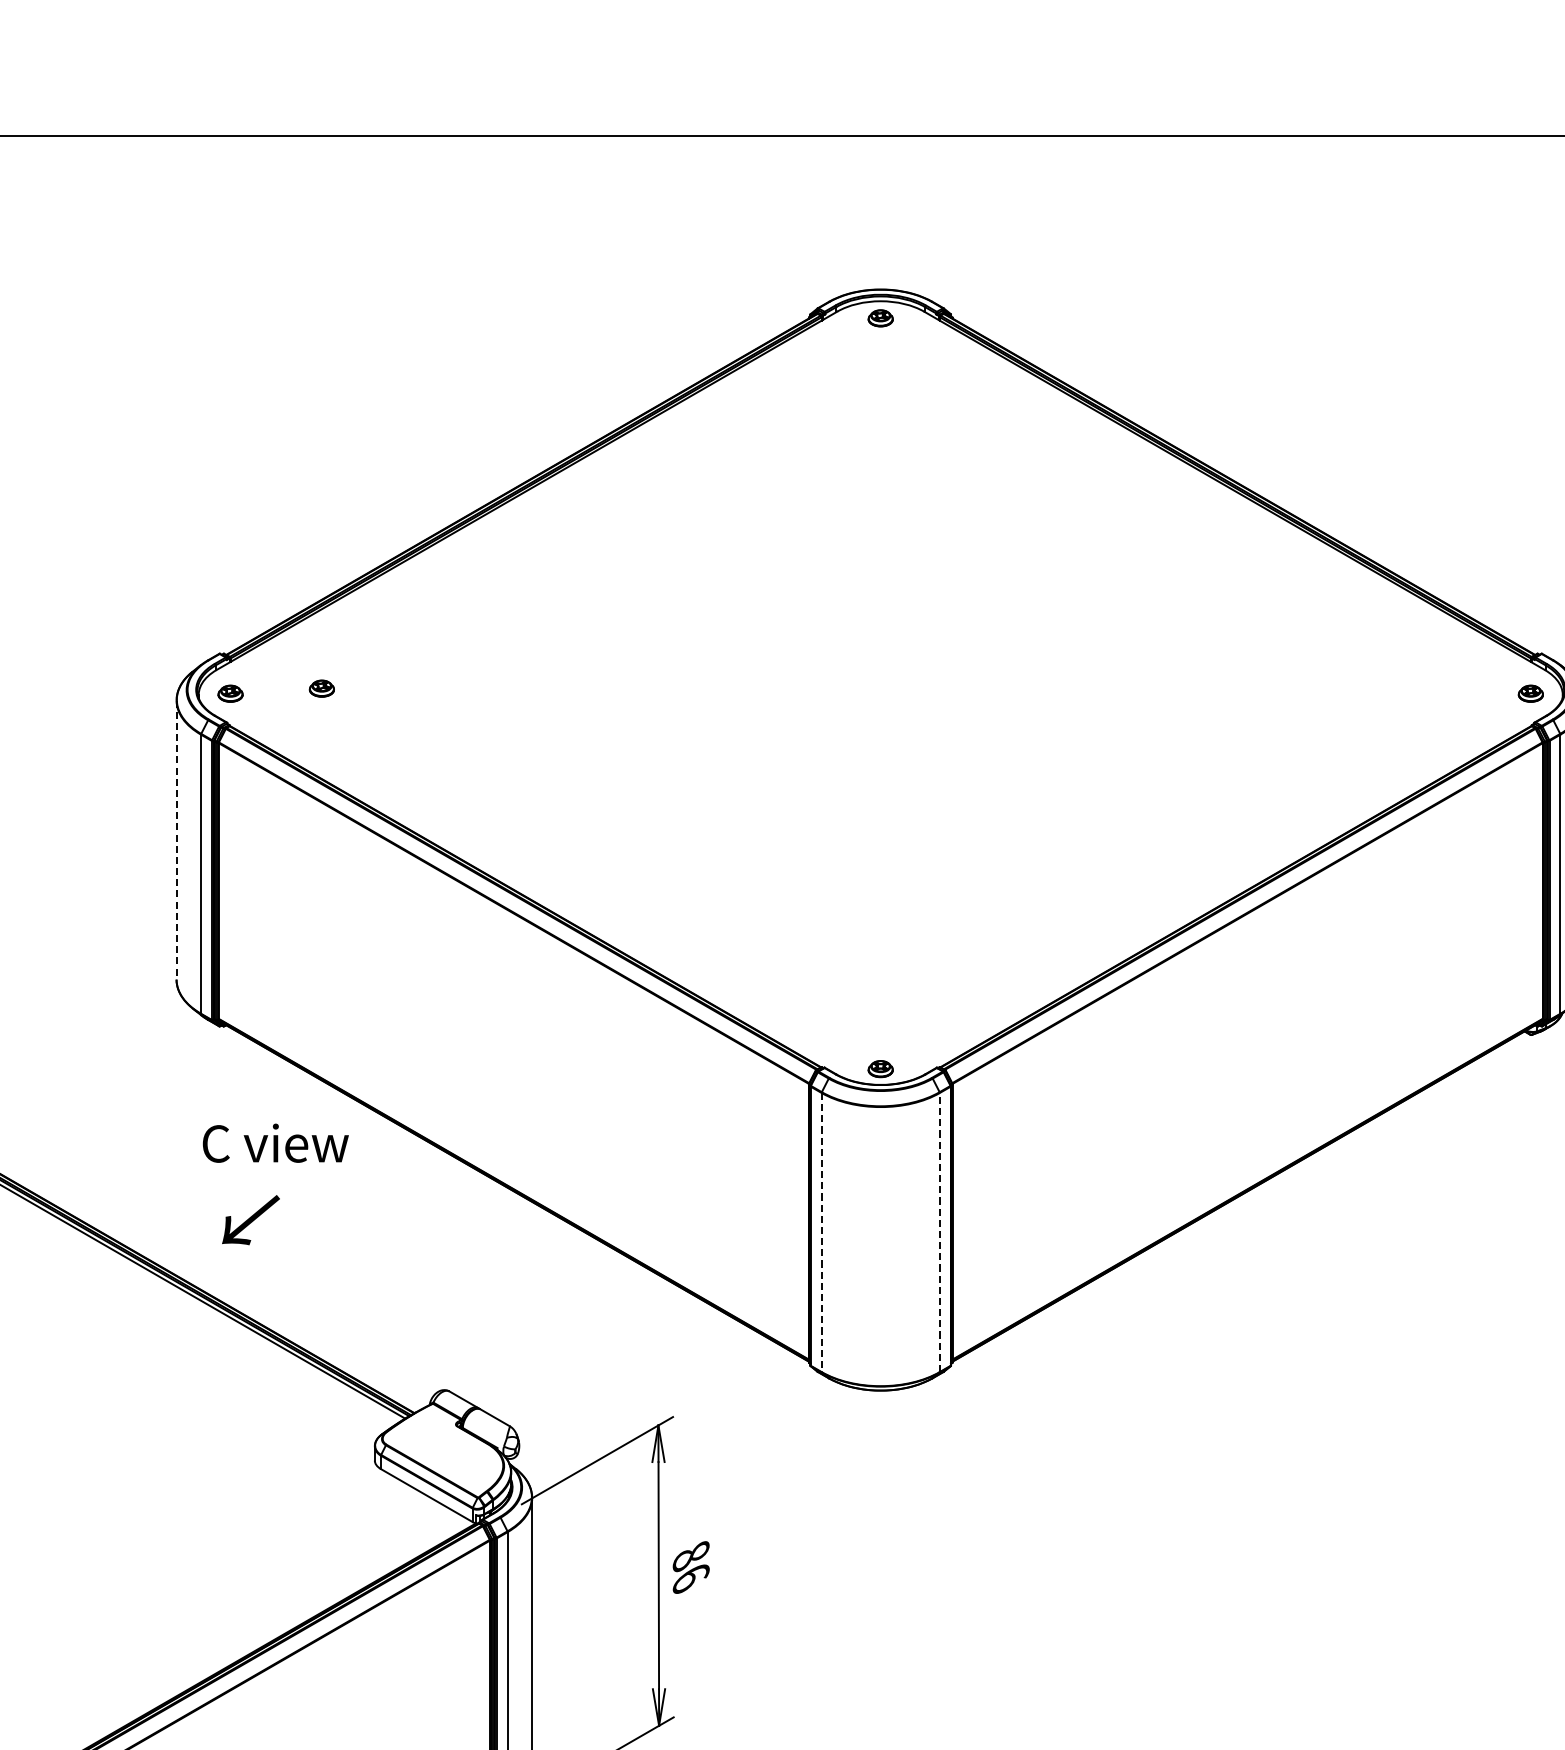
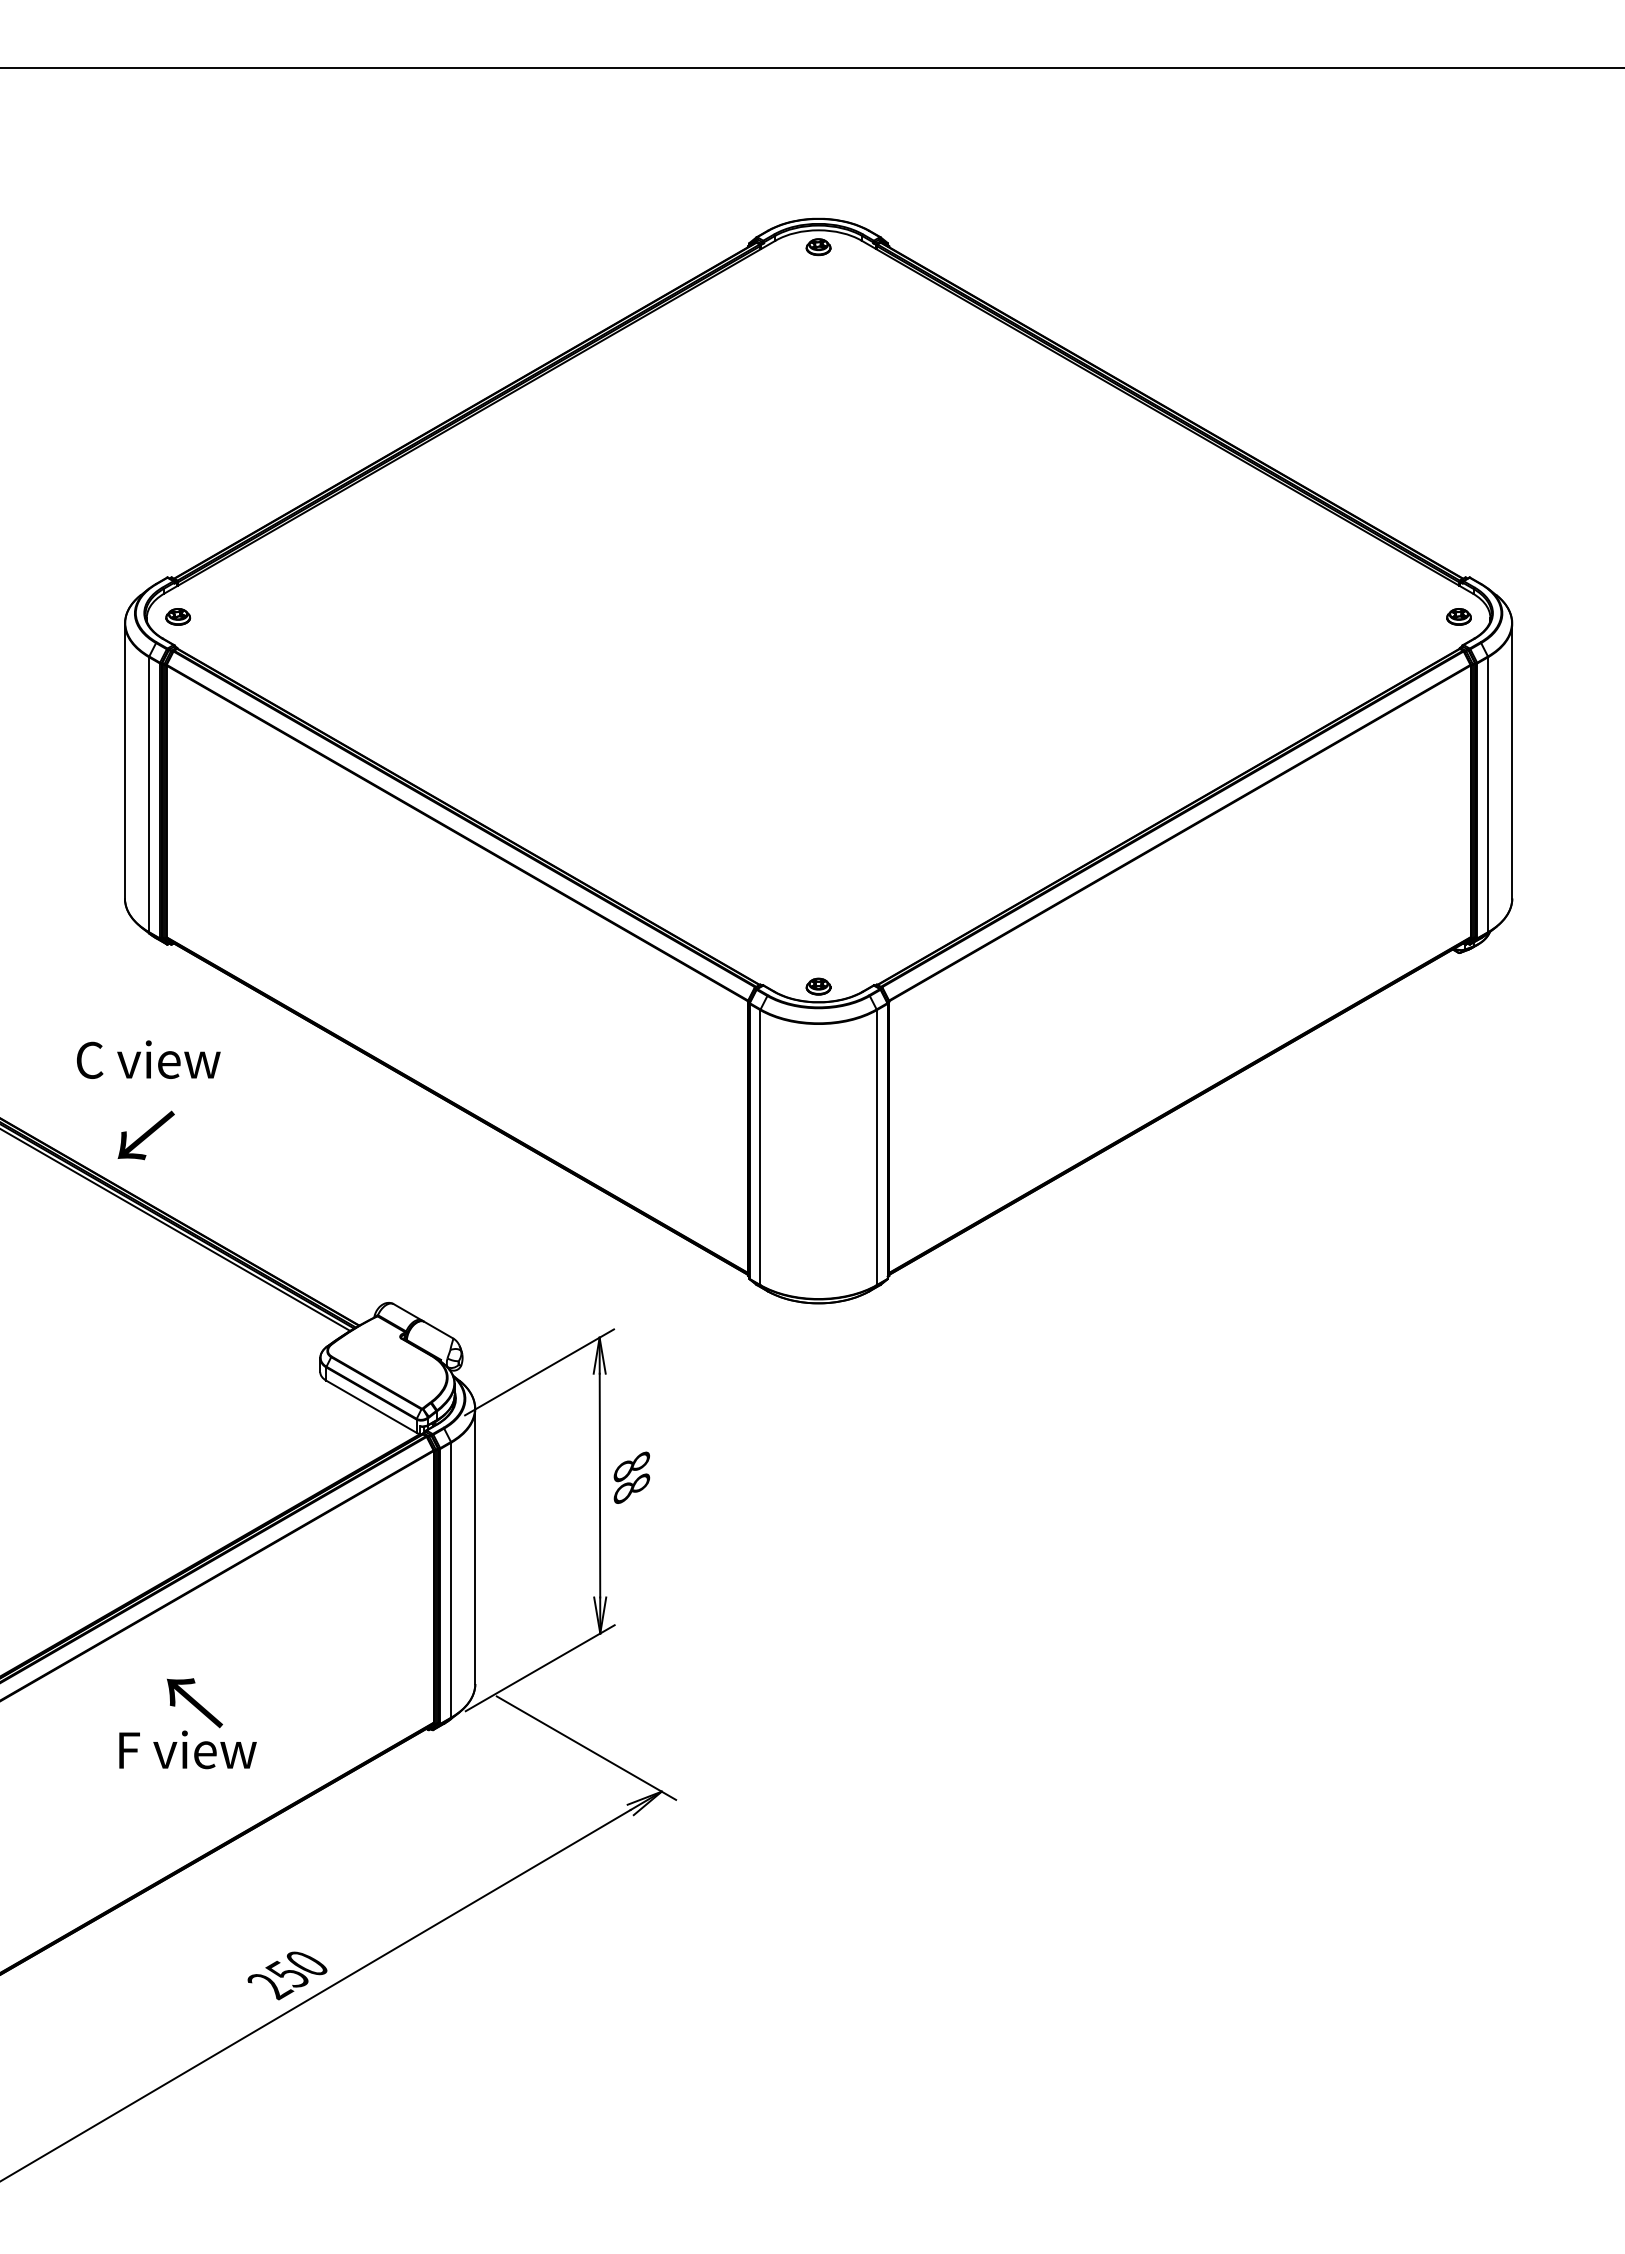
part: (322, 688) -> (268, 611), removed
line: (176, 840) -> (124, 761), dashed -> solid
text: (275, 1143) -> (148, 1059), moved
text: (250, 1220) -> (145, 1135), moved
line: (939, 1232) -> (876, 1147), dashed -> solid
line: (821, 1233) -> (760, 1148), dashed -> solid
text: (690, 1578) -> (631, 1488), 86 -> 88

